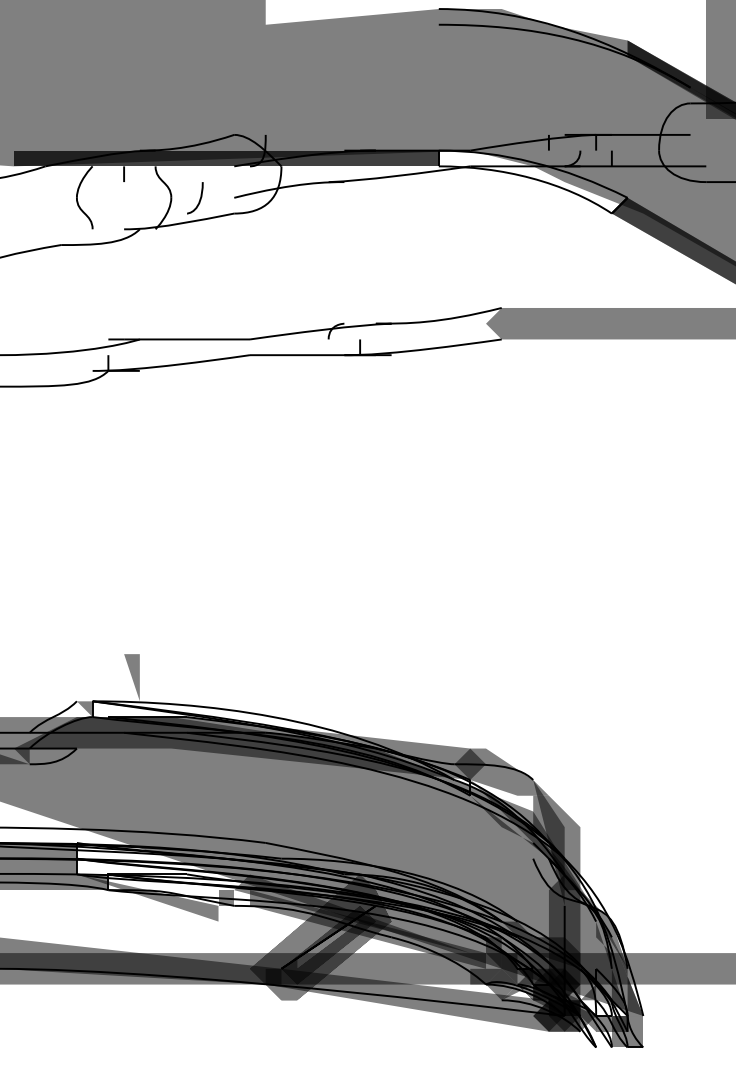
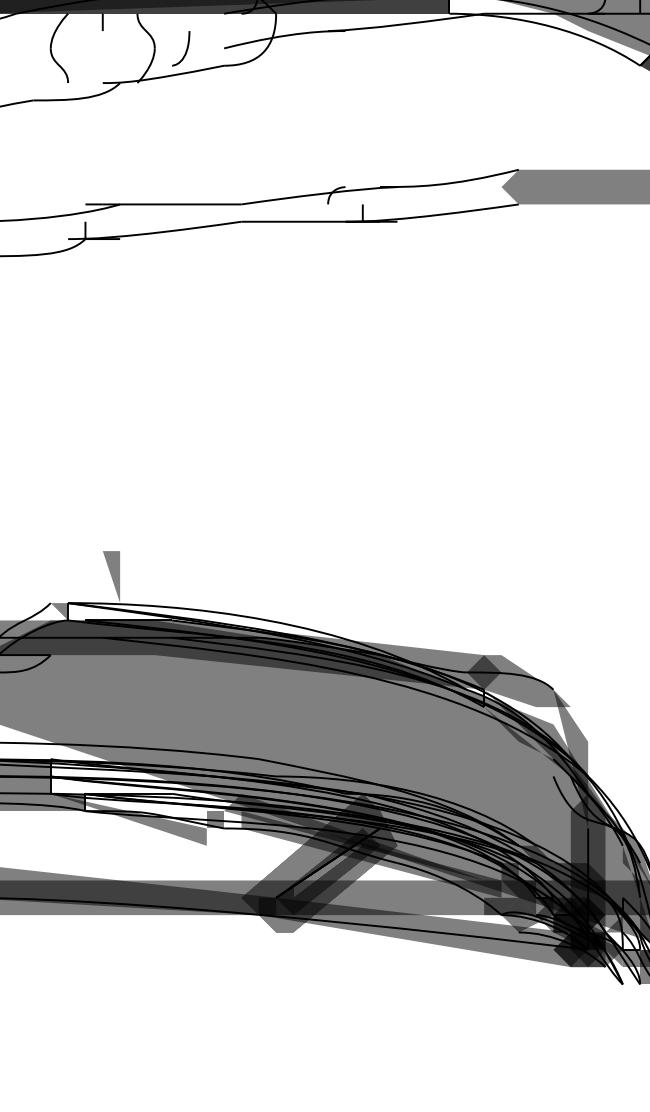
fill: (556, 842) -> (579, 758), removed

